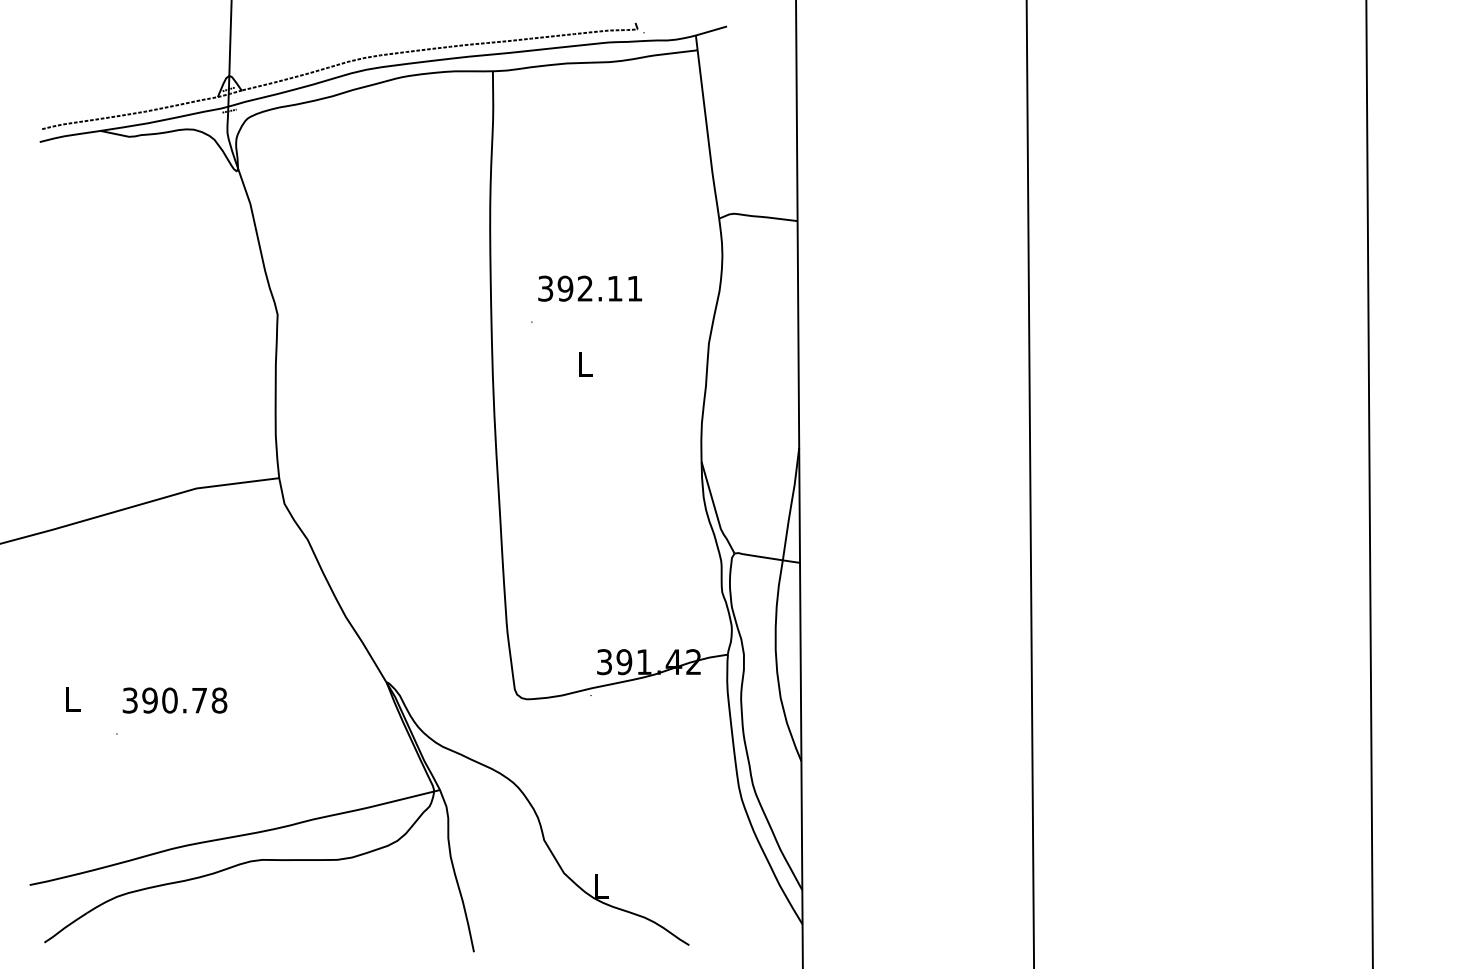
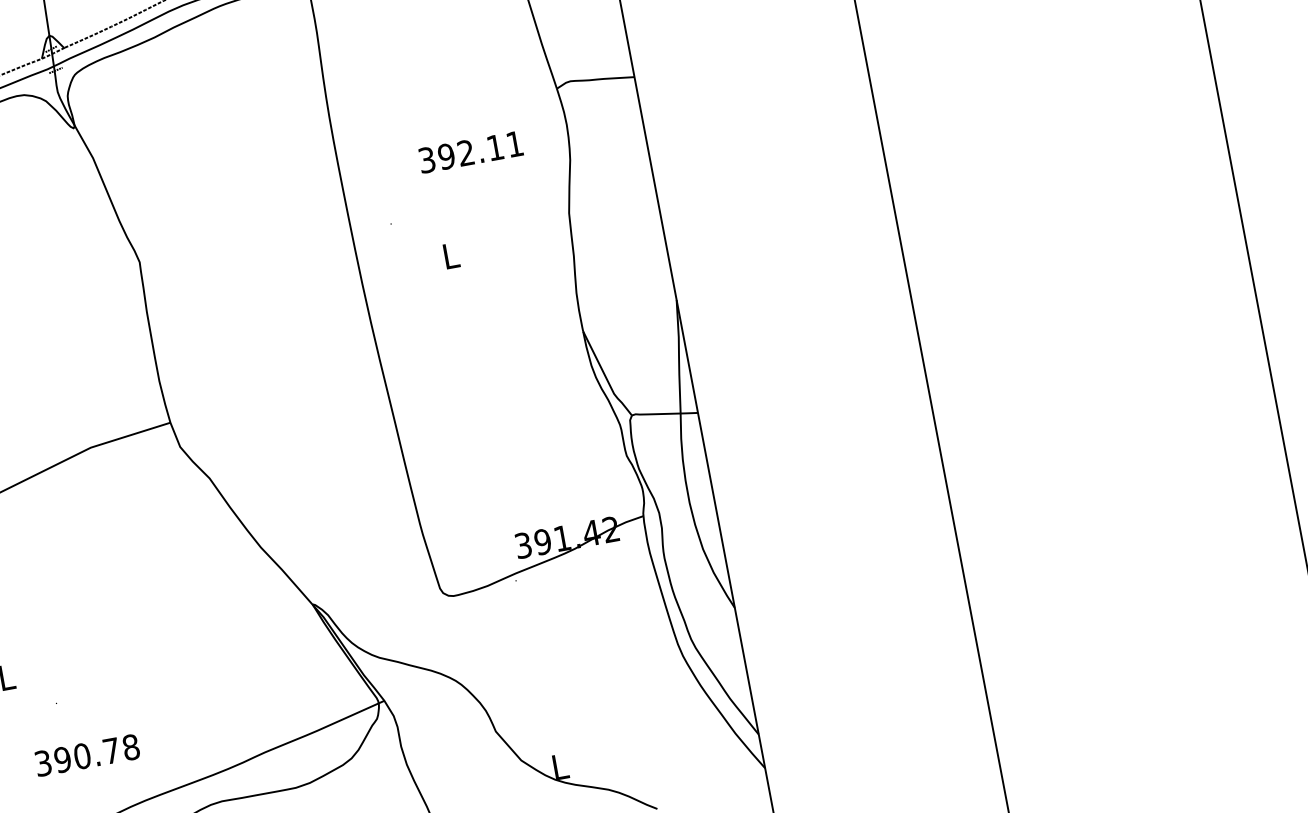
text: (589, 288) -> (470, 152), moved
text: (174, 700) -> (86, 755), moved

